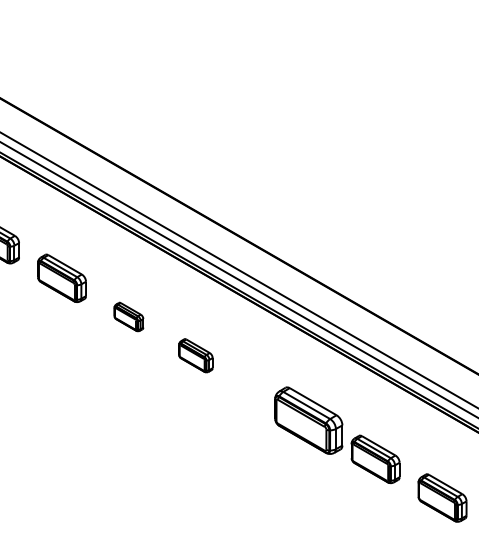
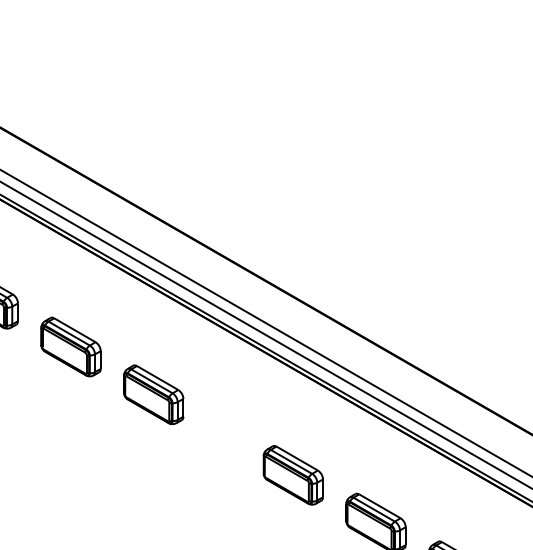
part: (128, 316) -> (70, 346), size x1.67
part: (195, 355) -> (153, 394), size x1.43
part: (308, 420) -> (293, 474), size x0.71

